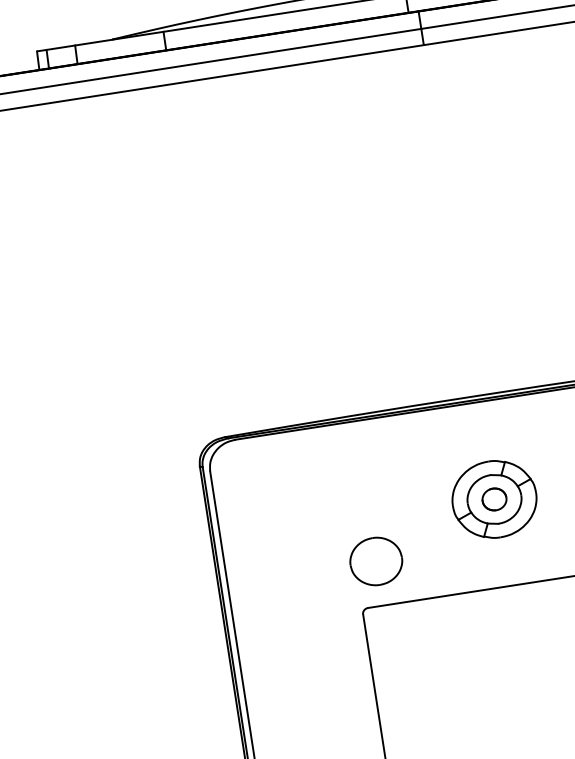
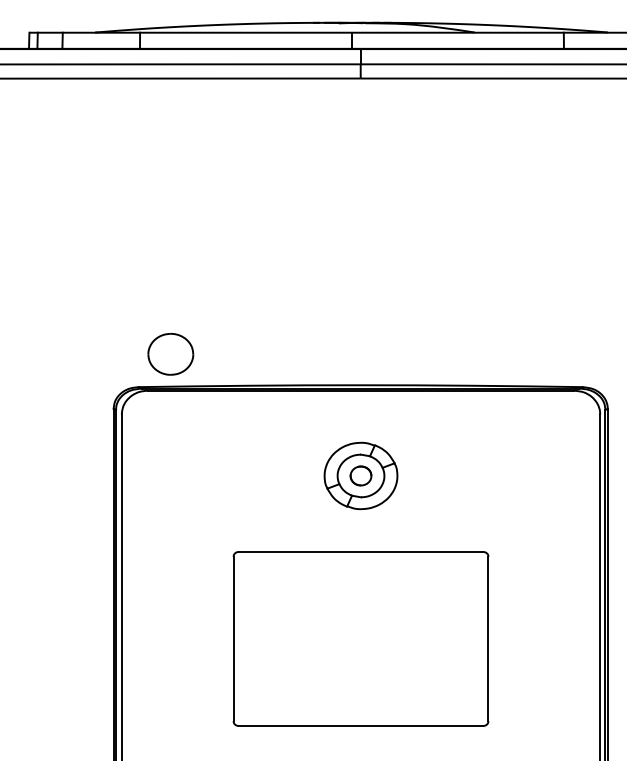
part: (375, 561) -> (170, 354), moved

